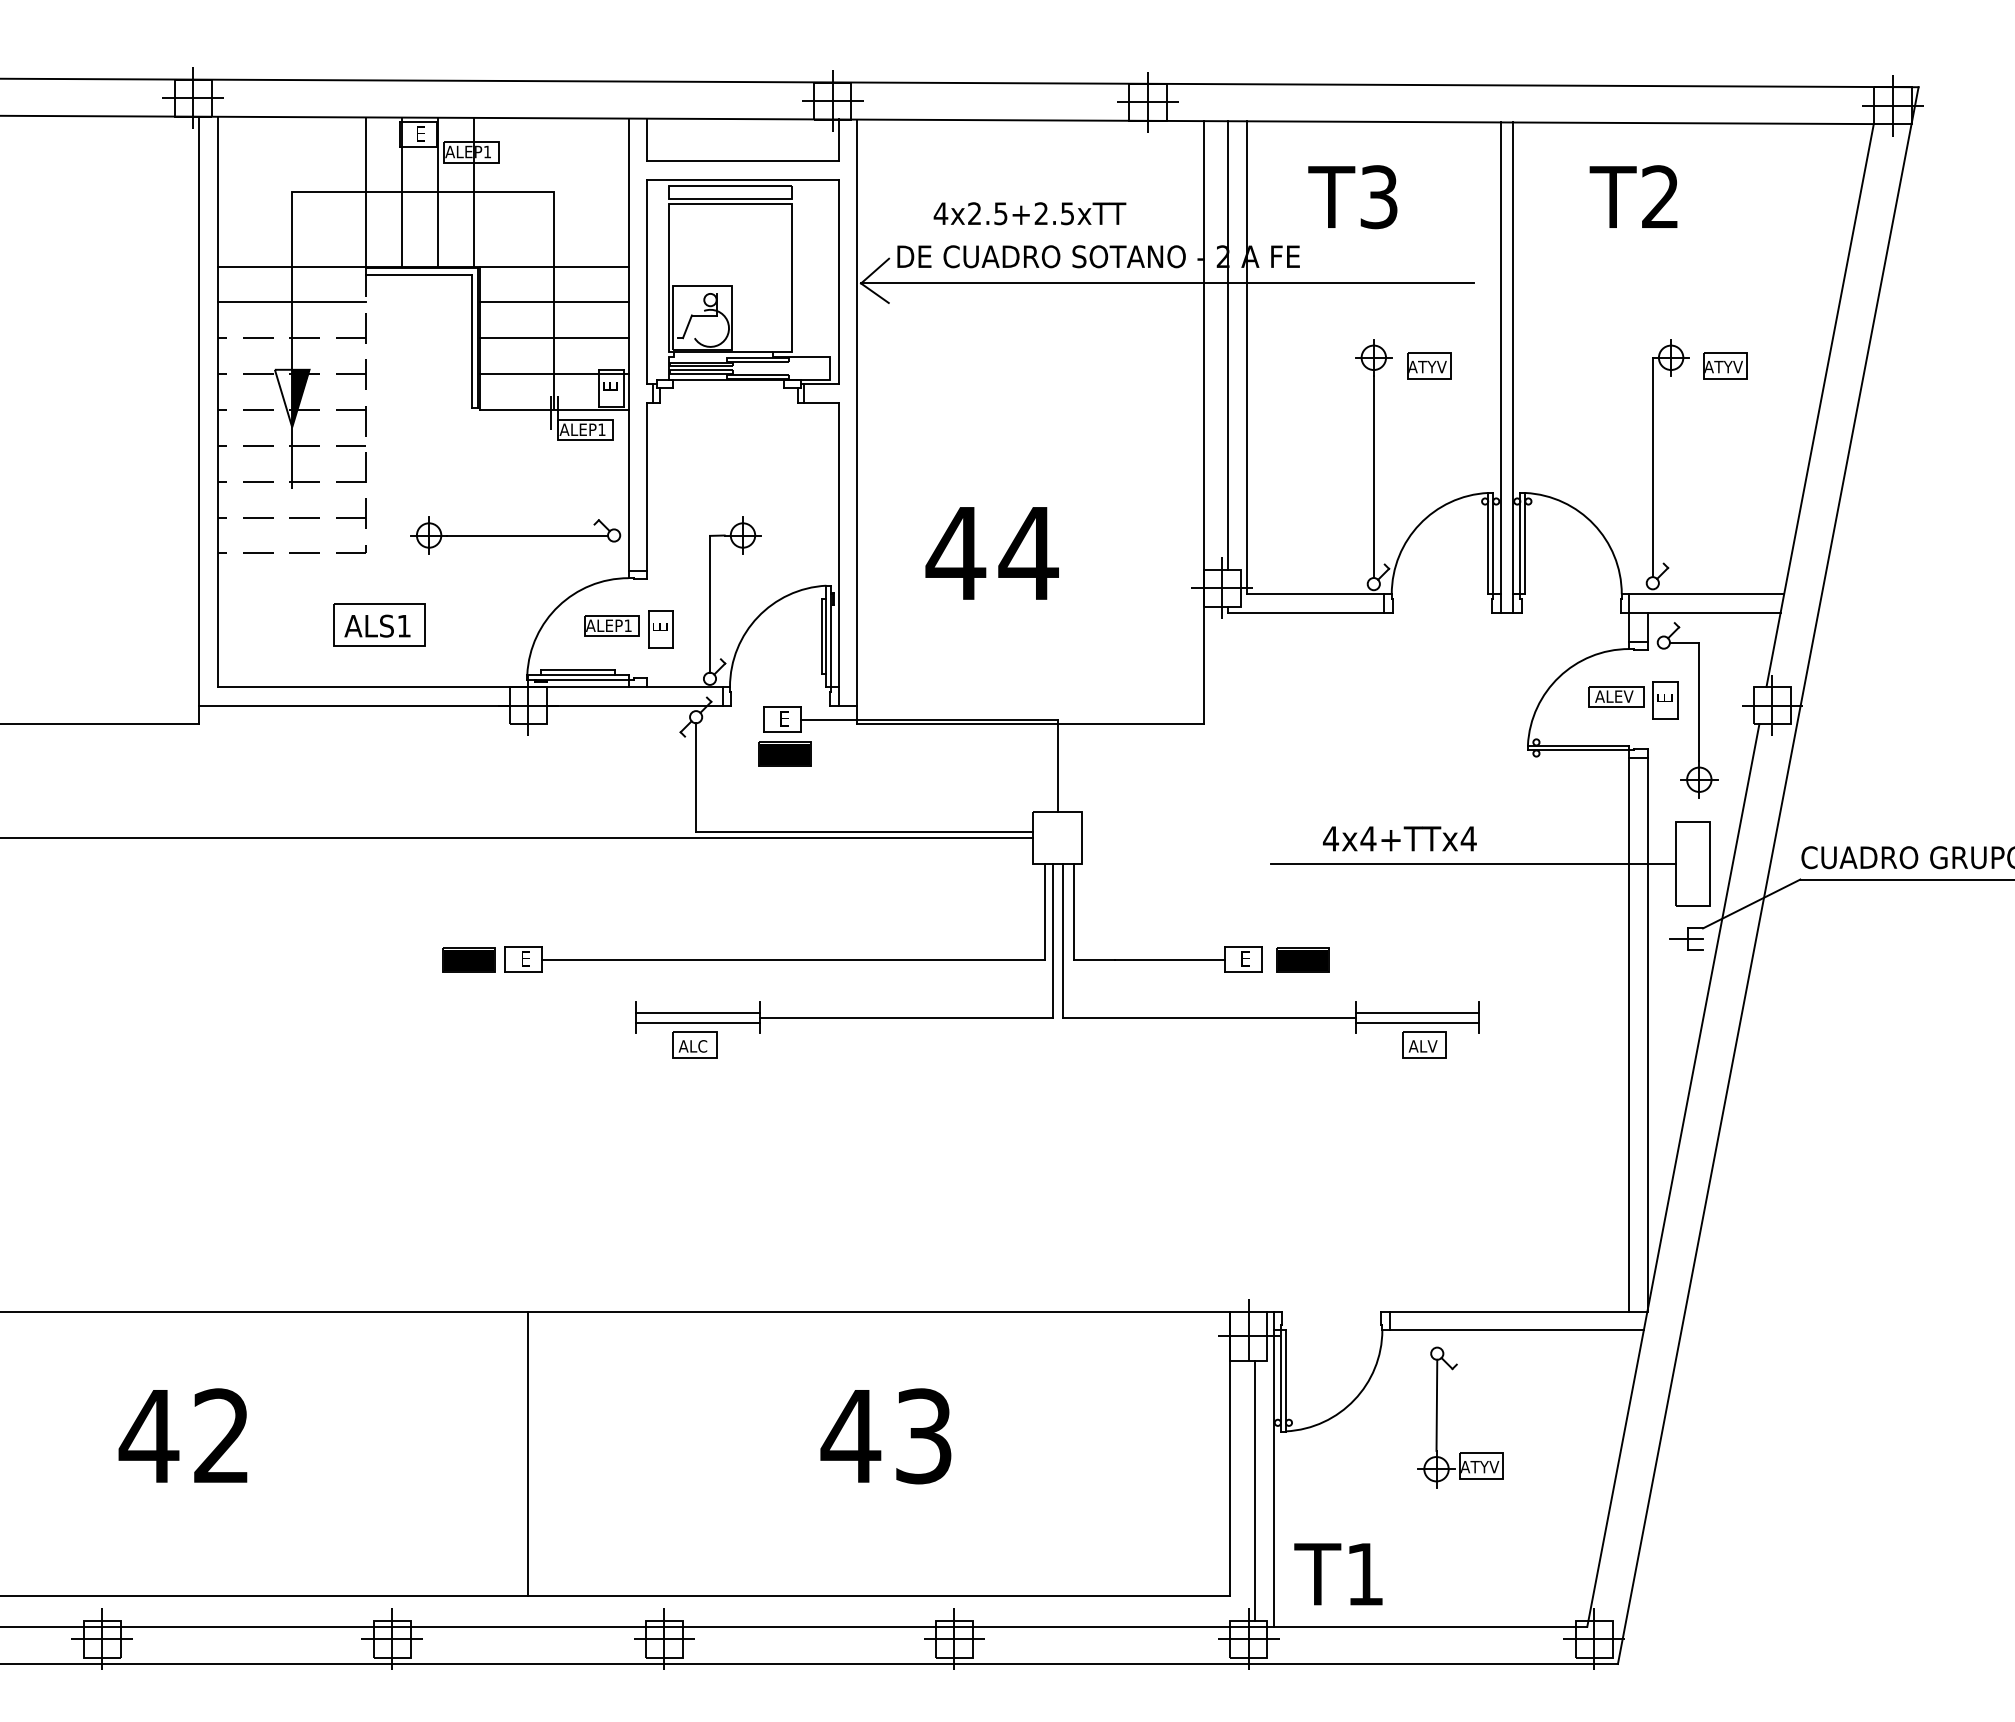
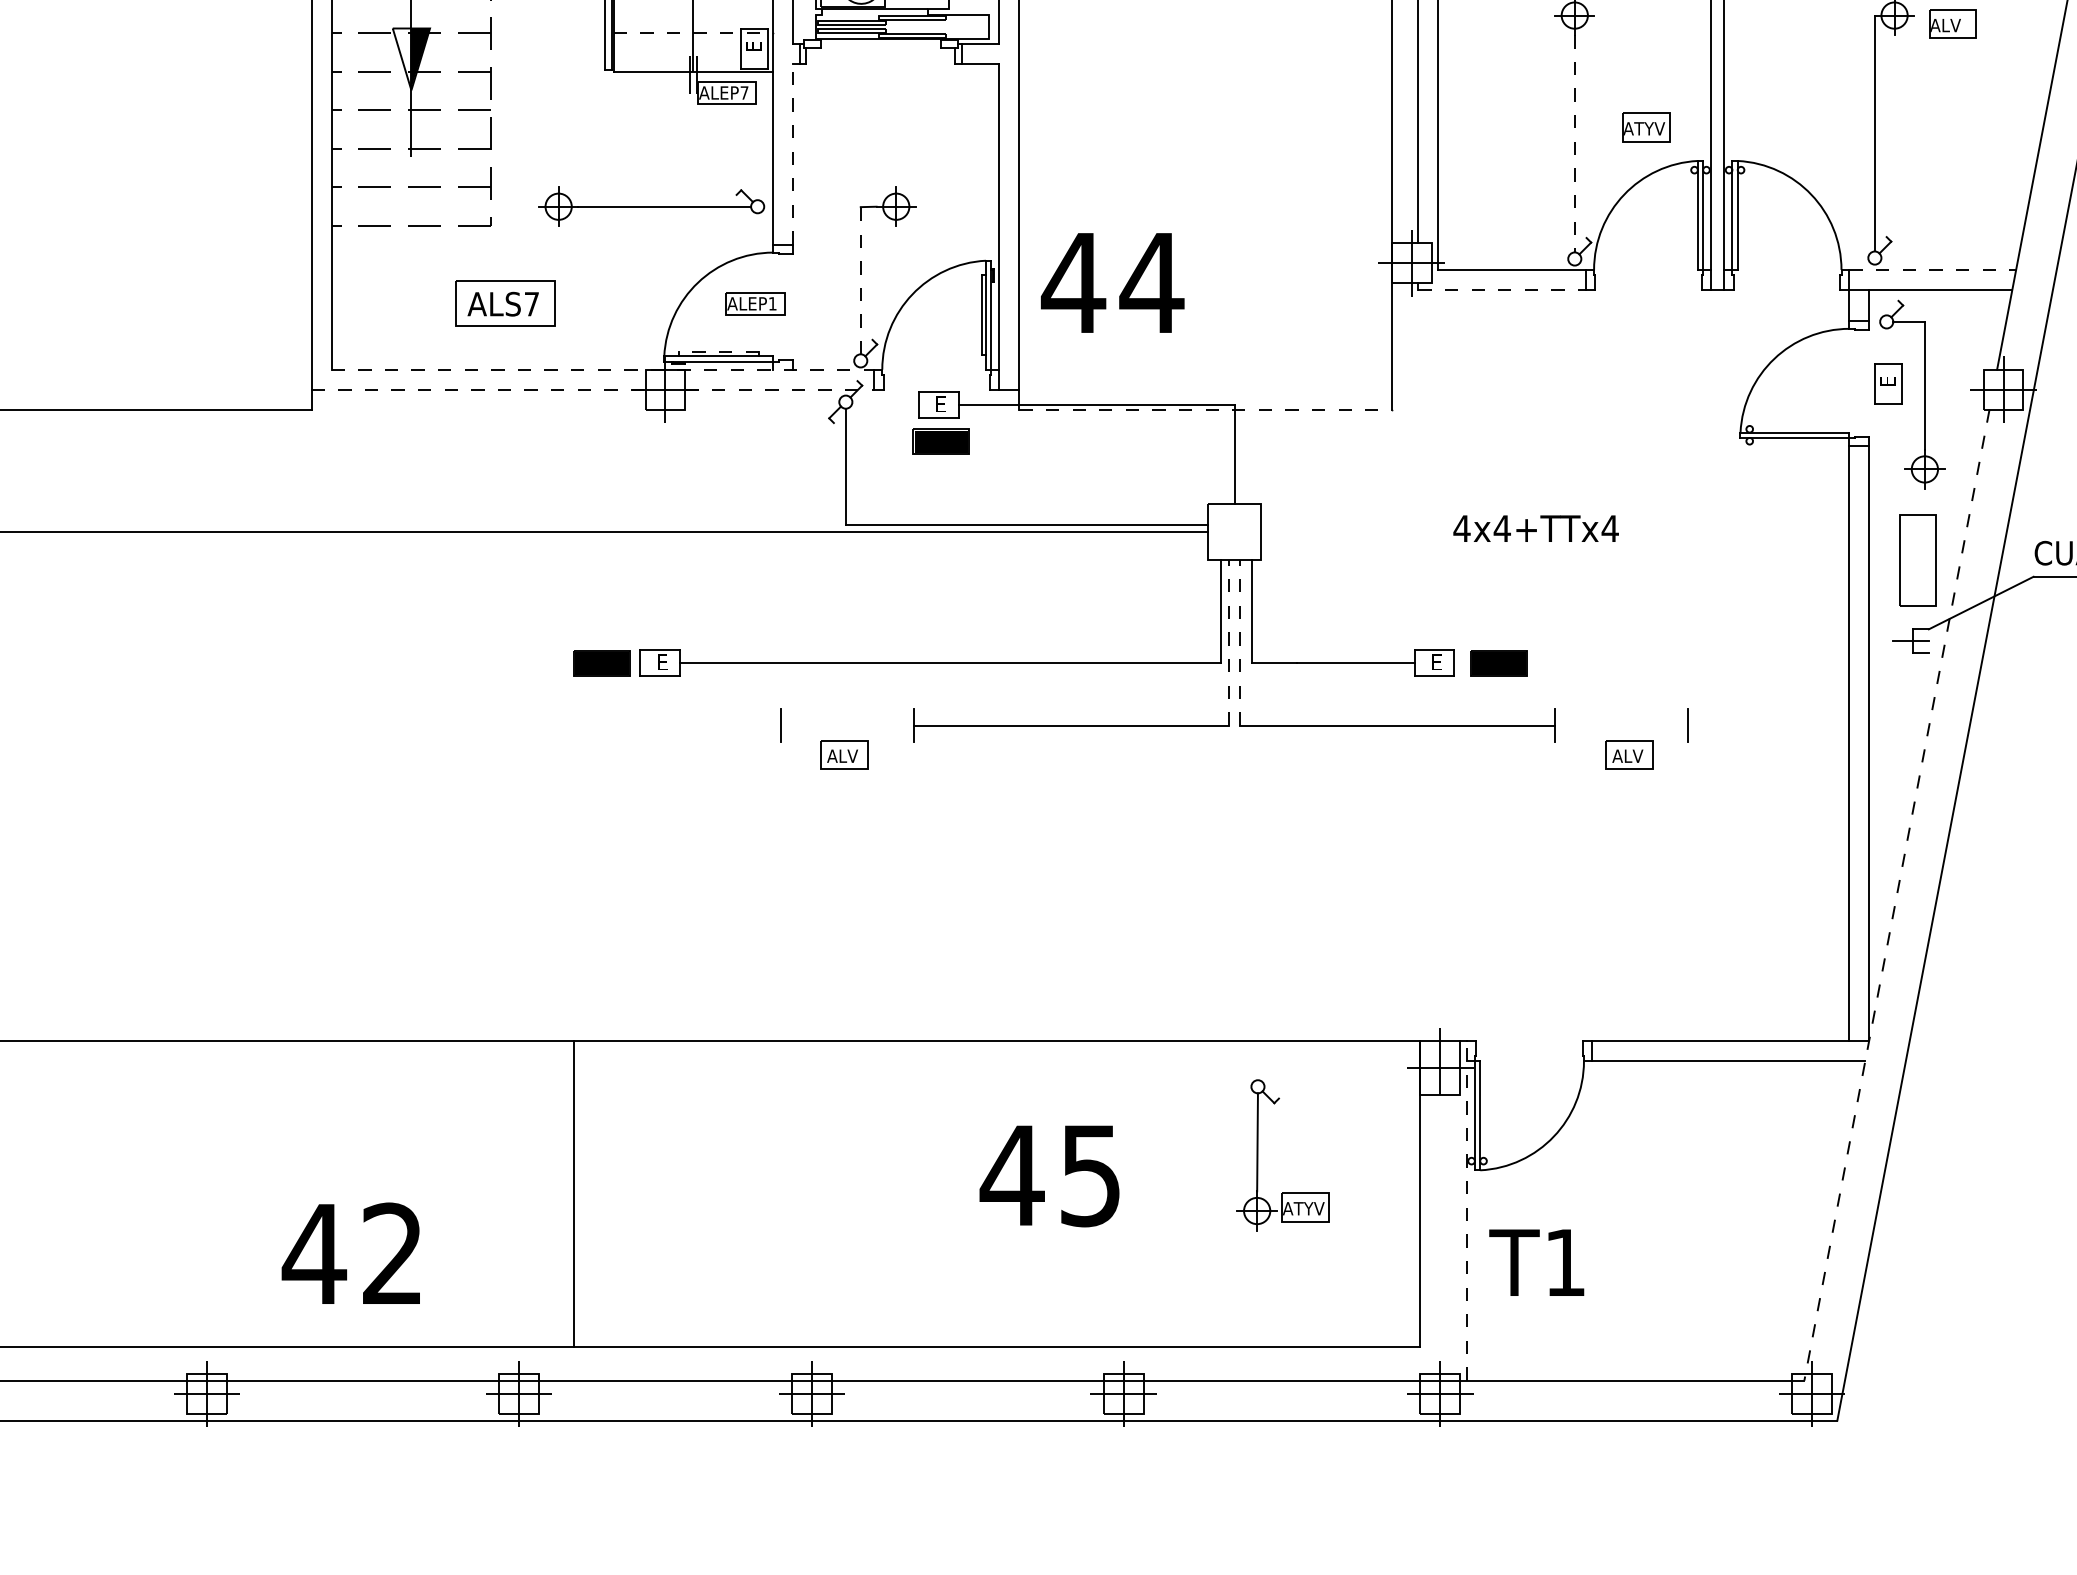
part: (1429, 365) -> (1646, 127), moved
text: (1728, 366) -> (1956, 24), ATYV -> ALV
line: (554, 374) -> (693, 33), solid -> dashed
text: (601, 429) -> (744, 92), ALEP1 -> ALEP7
line: (1373, 477) -> (1574, 144), solid -> dashed
line: (647, 486) -> (793, 154), solid -> dashed
text: (991, 553) -> (1111, 283), moved
line: (1707, 594) -> (1933, 270), solid -> dashed
line: (709, 603) -> (860, 279), solid -> dashed
line: (1306, 612) -> (1502, 289), solid -> dashed
text: (403, 626) -> (531, 304), ALS1 -> ALS7
part: (660, 629) -> (807, 307), removed
line: (577, 670) -> (718, 351), solid -> dashed
line: (470, 687) -> (603, 370), solid -> dashed
part: (1616, 696) -> (1835, 379), removed
line: (355, 705) -> (479, 389), solid -> dashed
line: (634, 705) -> (779, 389), solid -> dashed
line: (1031, 724) -> (1206, 410), solid -> dashed
text: (1399, 838) -> (1535, 528), moved
line: (1473, 864) -> (1681, 560), removed
line: (1052, 941) -> (1229, 643), solid -> dashed
line: (1062, 941) -> (1239, 643), solid -> dashed
line: (697, 1012) -> (847, 719), removed
line: (1417, 1012) -> (1621, 719), removed
line: (697, 1022) -> (847, 730), removed
line: (1417, 1022) -> (1621, 730), removed
text: (702, 1046) -> (852, 756), ALC -> ALV
line: (1673, 1175) -> (1897, 895), solid -> dashed
part: (1437, 1417) -> (1258, 1155), moved
text: (182, 1435) -> (350, 1253), moved
text: (923, 1436) -> (1090, 1175), 43 -> 45
line: (528, 1453) -> (574, 1194), moved
line: (1273, 1469) -> (1466, 1211), solid -> dashed
line: (1254, 1490) -> (1446, 1233), removed
text: (1338, 1574) -> (1536, 1262), moved

